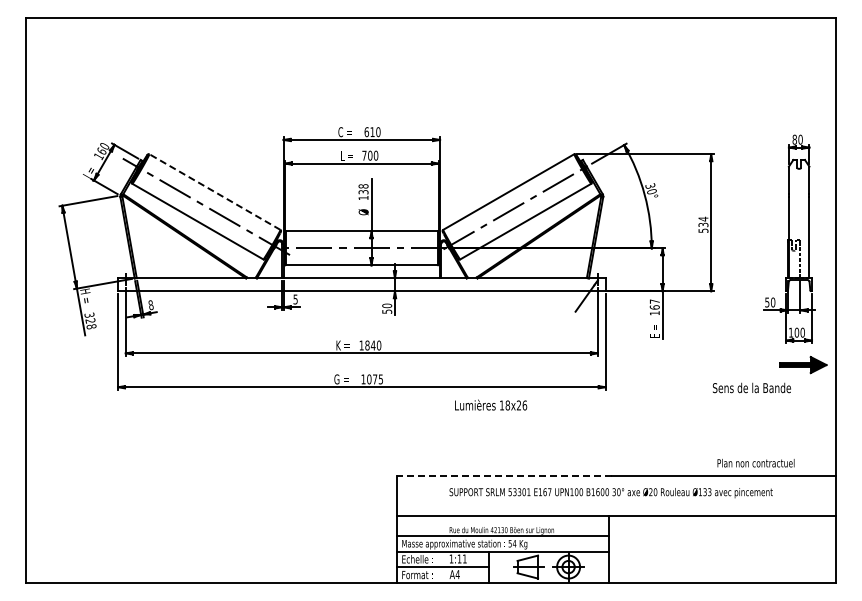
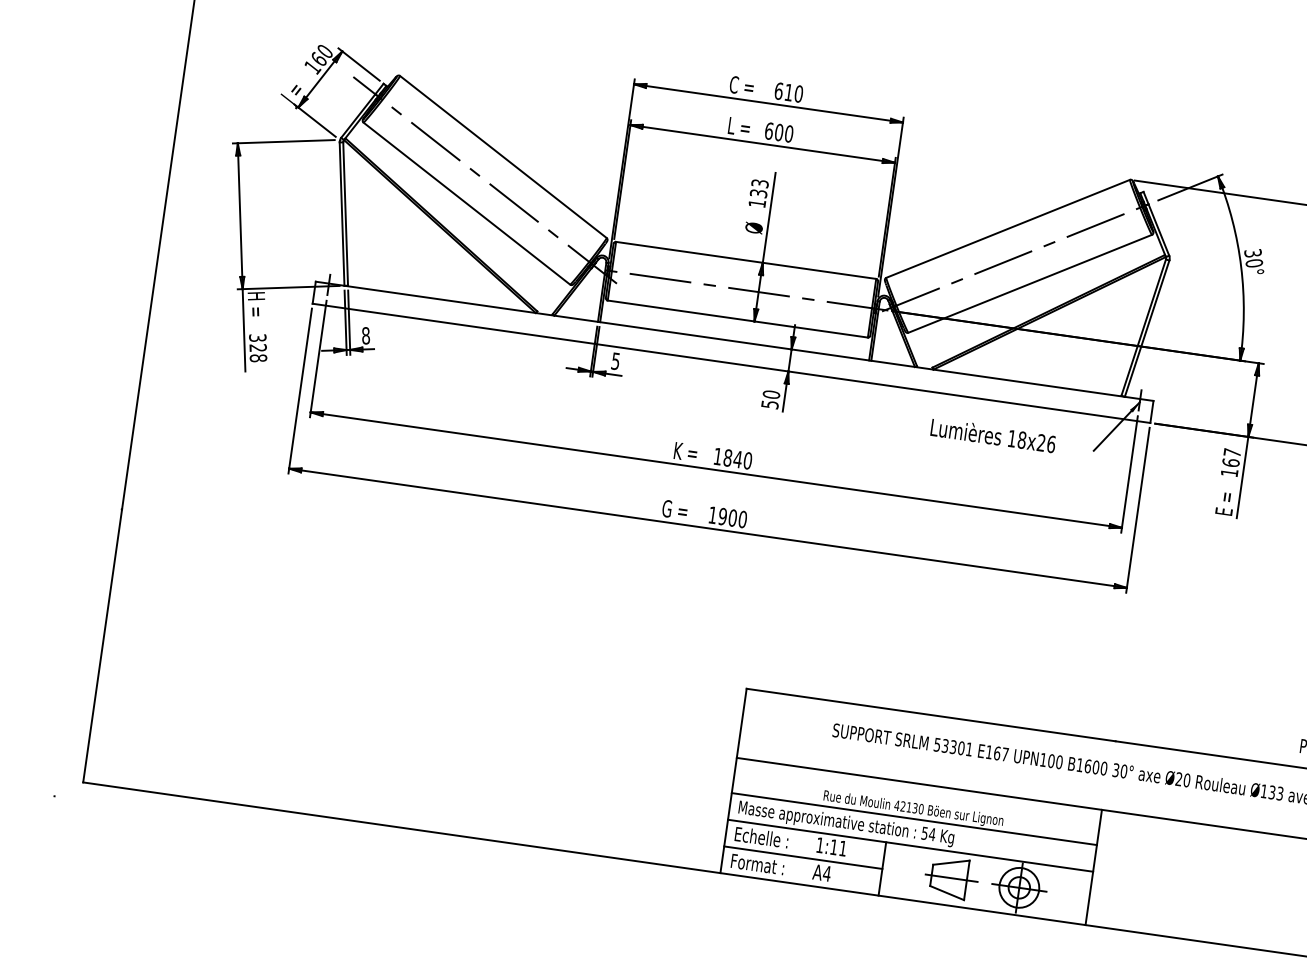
text: (364, 155) -> (769, 130), 700 -> 600
text: (363, 186) -> (759, 183), 138 -> 133
line: (214, 192) -> (502, 157), dashed -> solid
text: (375, 379) -> (733, 518), 1075 -> 1900
text: (491, 404) -> (994, 434), moved
line: (503, 475) -> (929, 714), dashed -> solid

